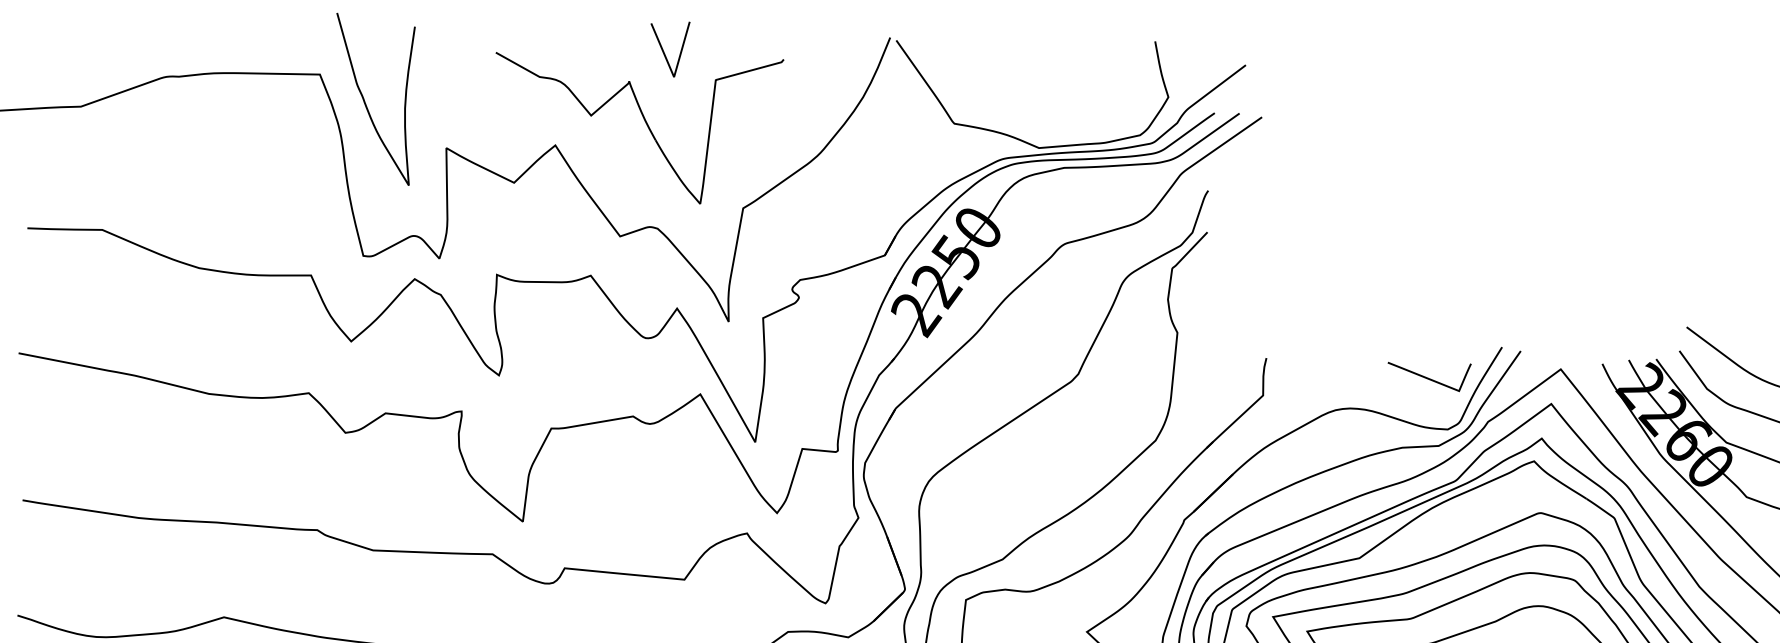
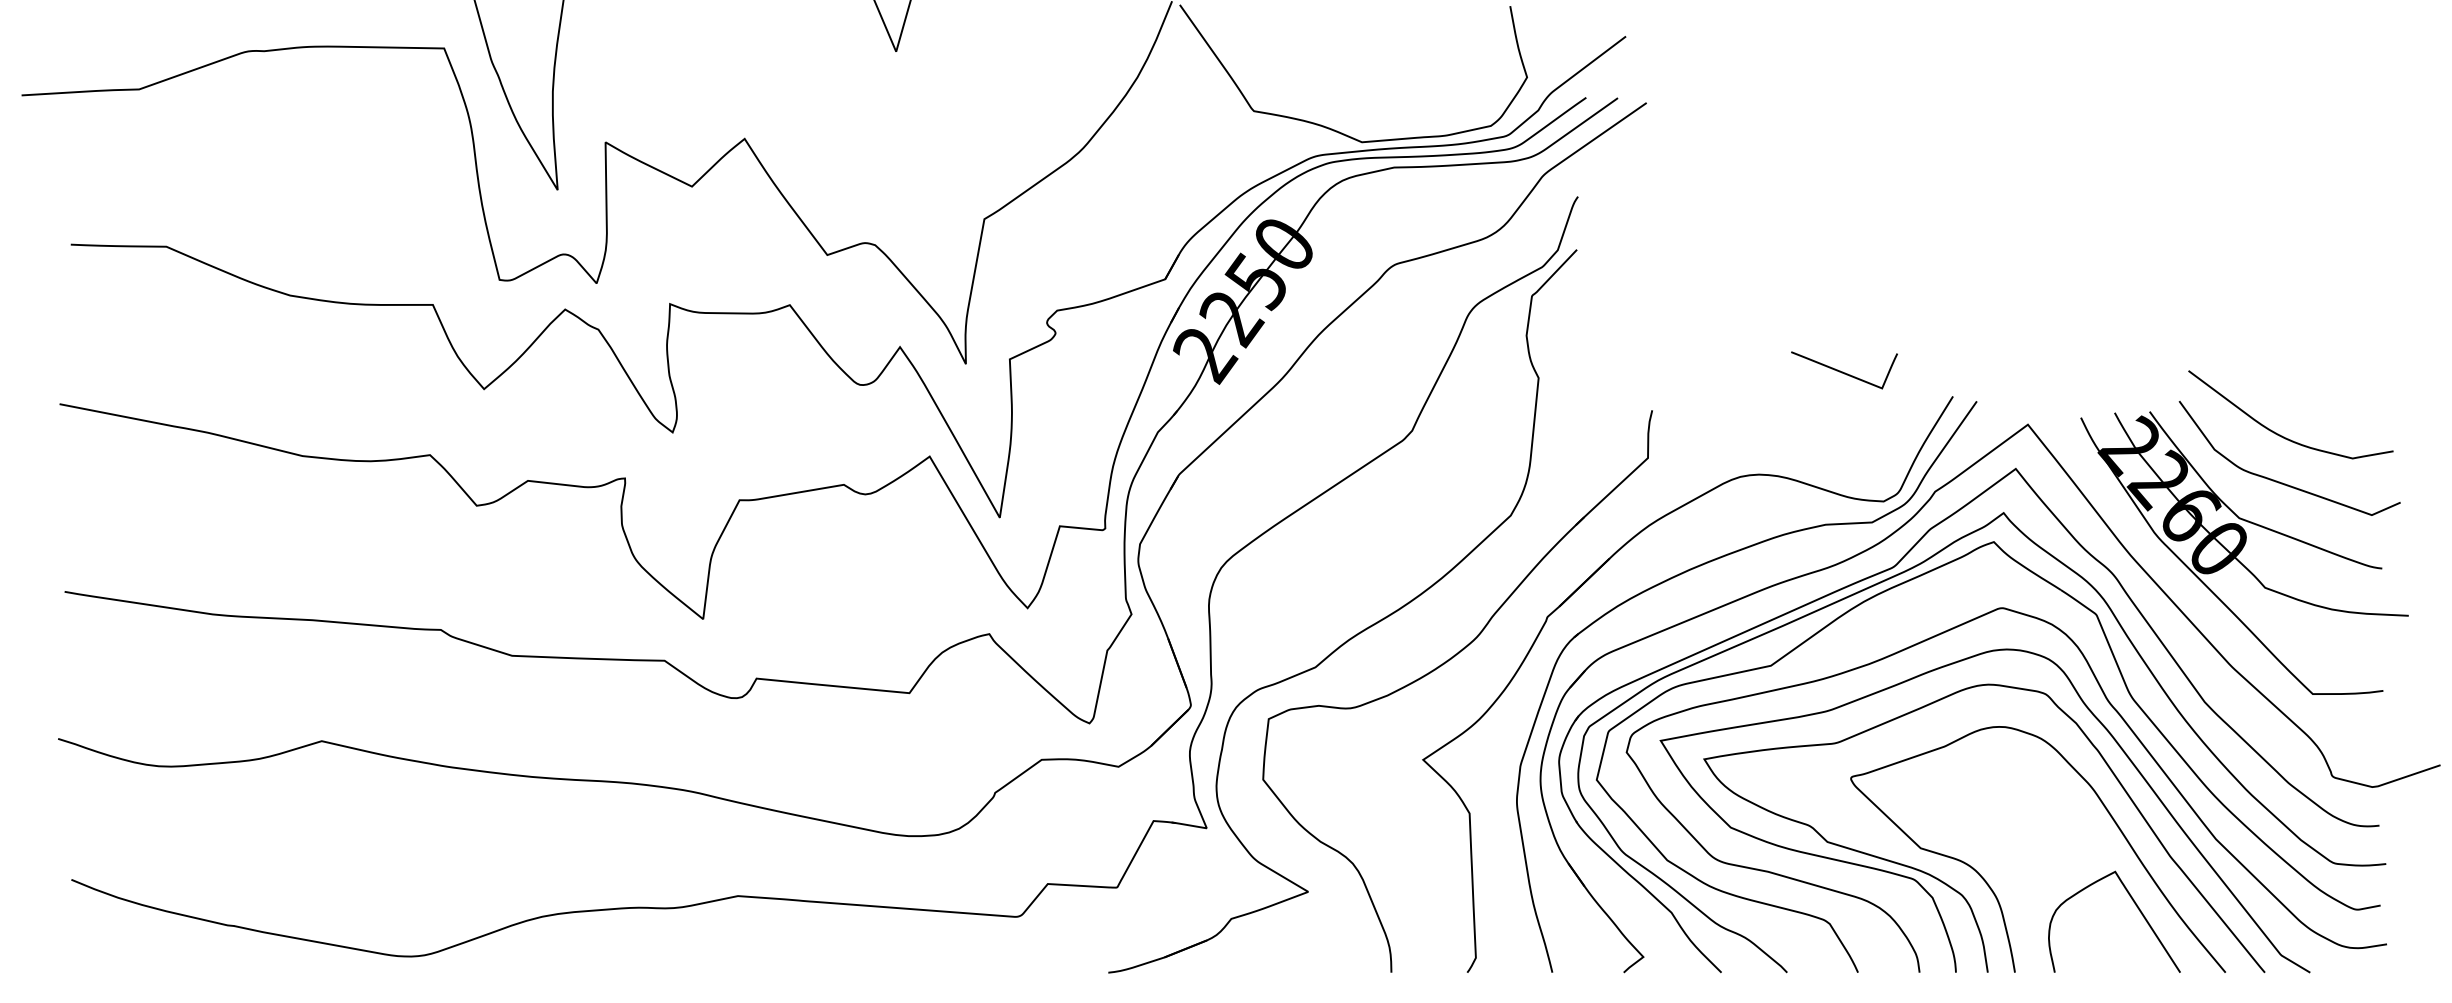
part: (646, 123) -> (860, 111), removed
curve: (1429, 378) -> (1844, 372), moved

